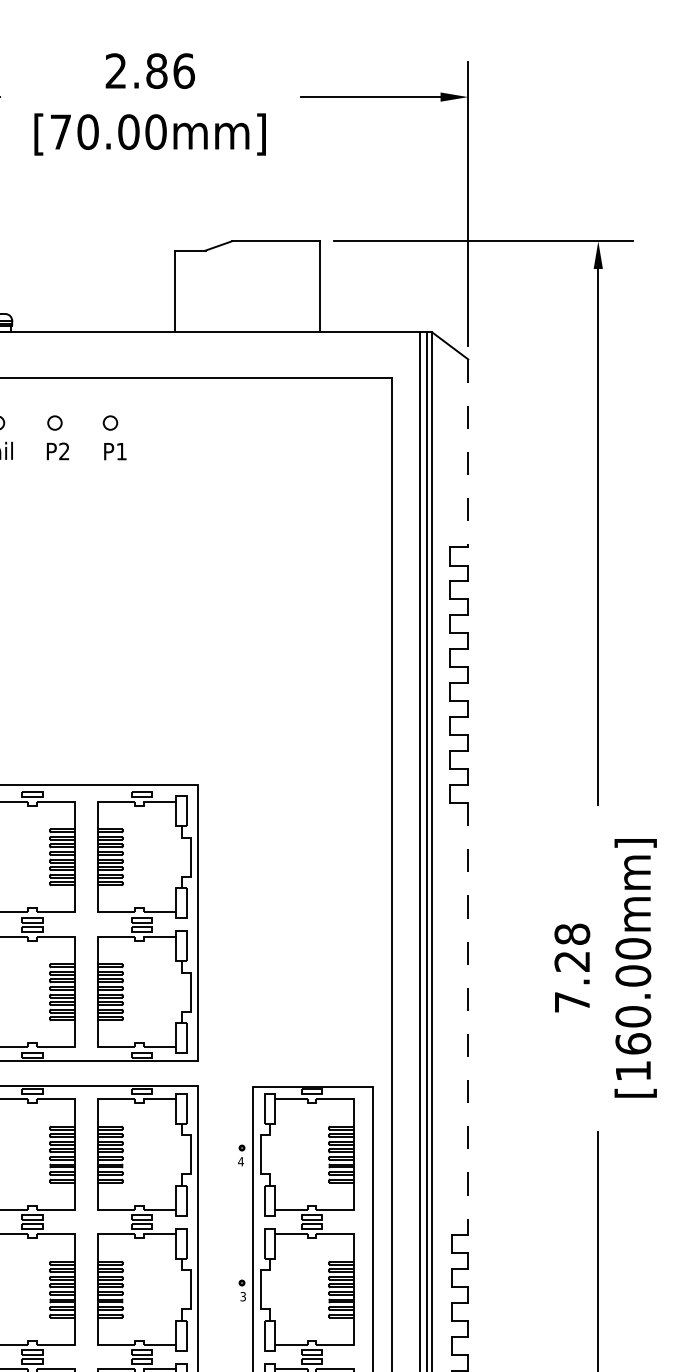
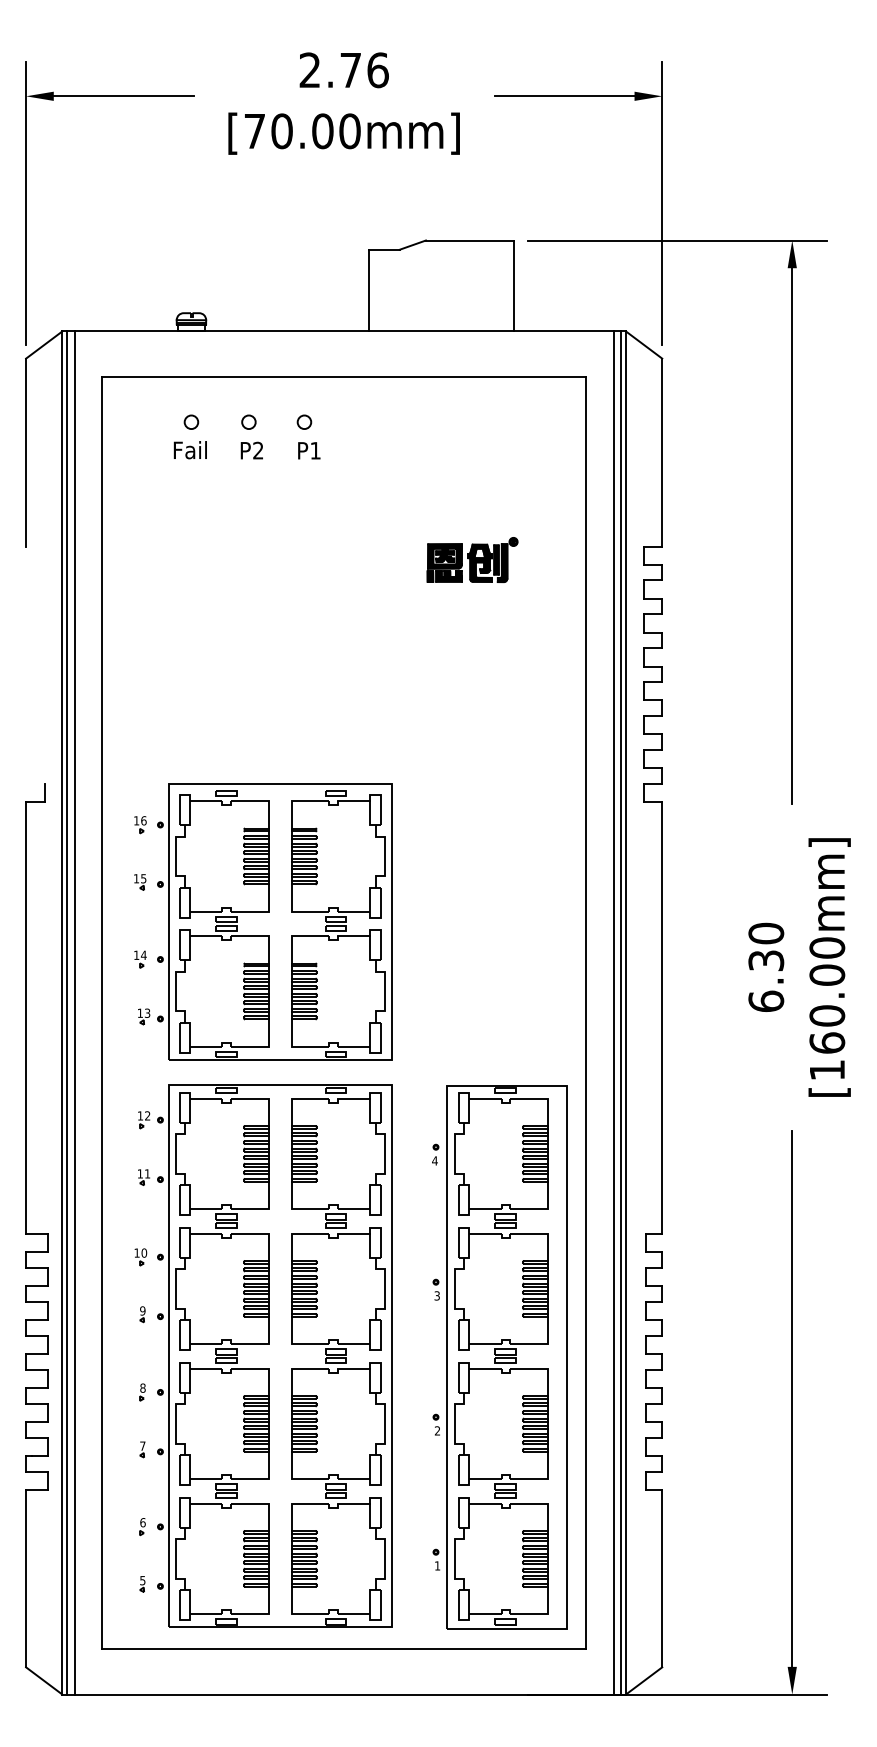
text: (156, 71) -> (350, 70), 2.86 -> 2.76
line: (468, 453) -> (662, 452), dashed -> solid
part: (278, 561) -> (472, 560), added
text: (572, 968) -> (766, 967), 7.28 -> 6.30
line: (468, 1019) -> (662, 1018), dashed -> solid

